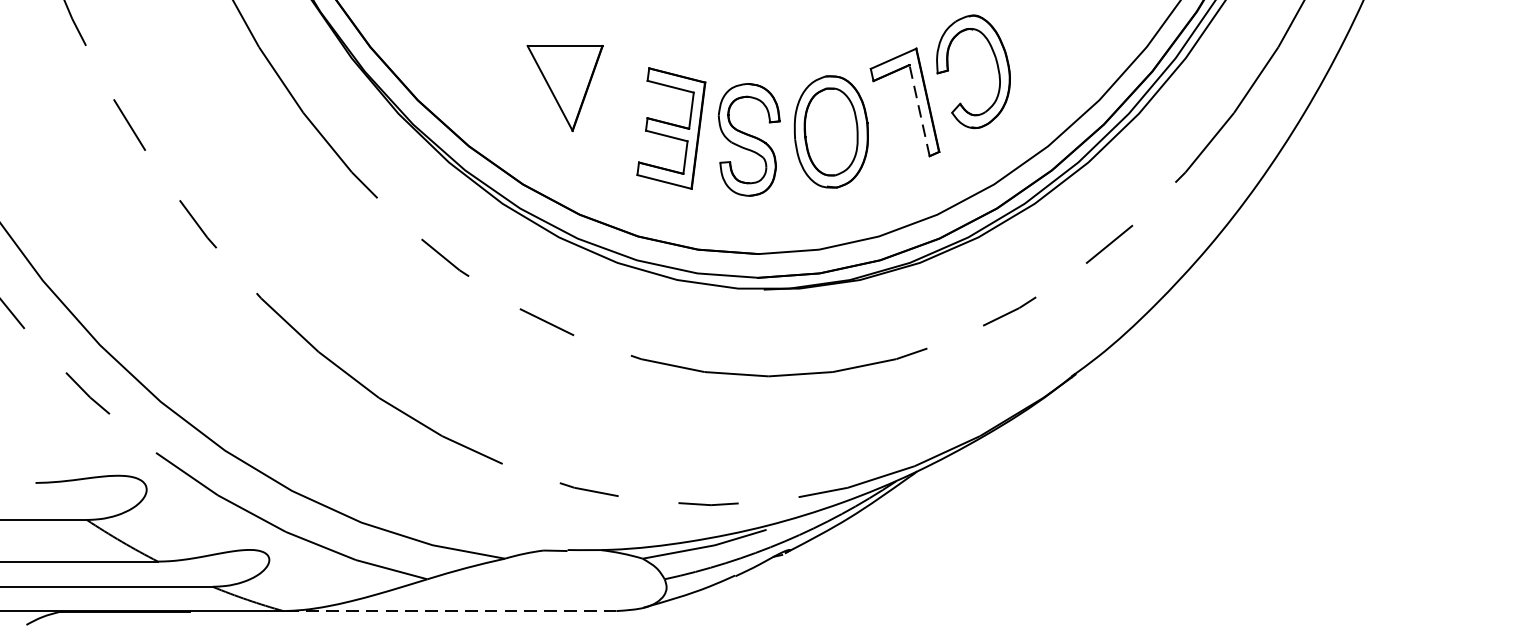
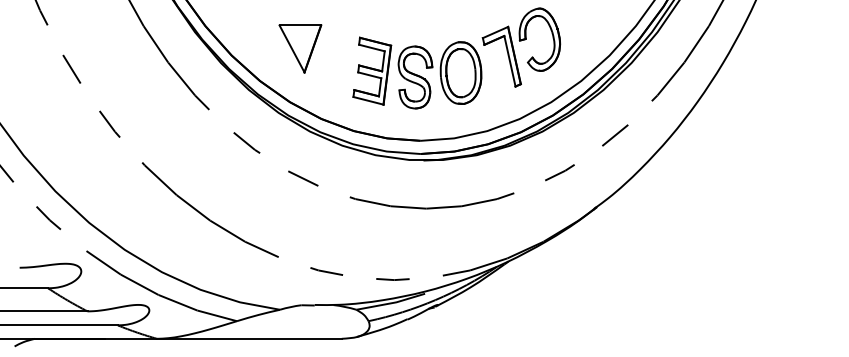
part: (565, 87) -> (300, 48), moved
line: (918, 111) -> (509, 61), dashed -> solid
line: (448, 610) -> (248, 338), dashed -> solid

